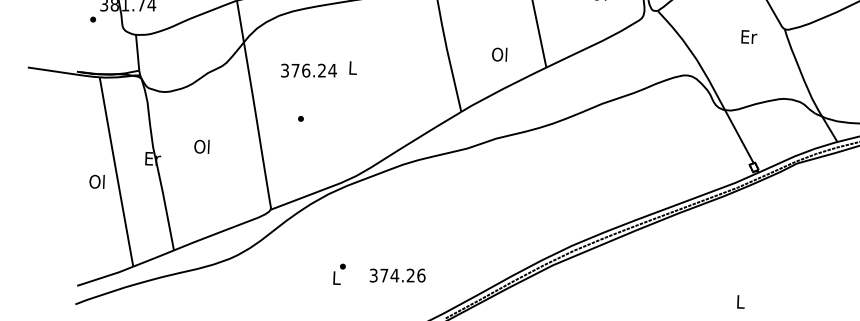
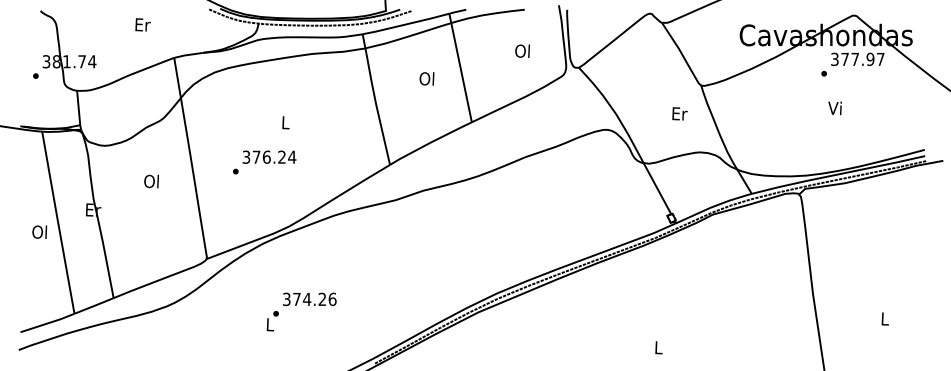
text: (748, 36) -> (679, 113), moved
text: (499, 54) -> (426, 78), moved
text: (308, 69) -> (269, 156), moved
text: (201, 146) -> (151, 181), moved
text: (397, 274) -> (309, 298), moved

